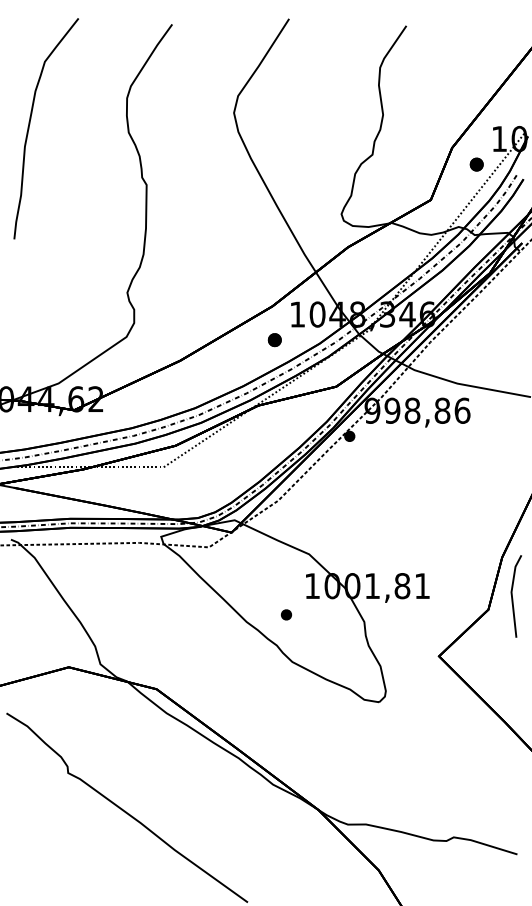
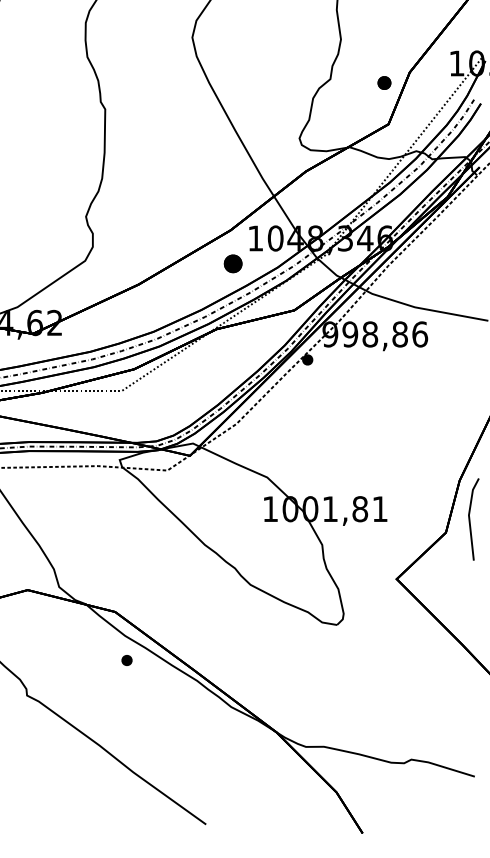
part: (476, 164) -> (384, 82), moved
part: (274, 340) -> (232, 264), size x1.4
part: (286, 614) -> (127, 660), moved

